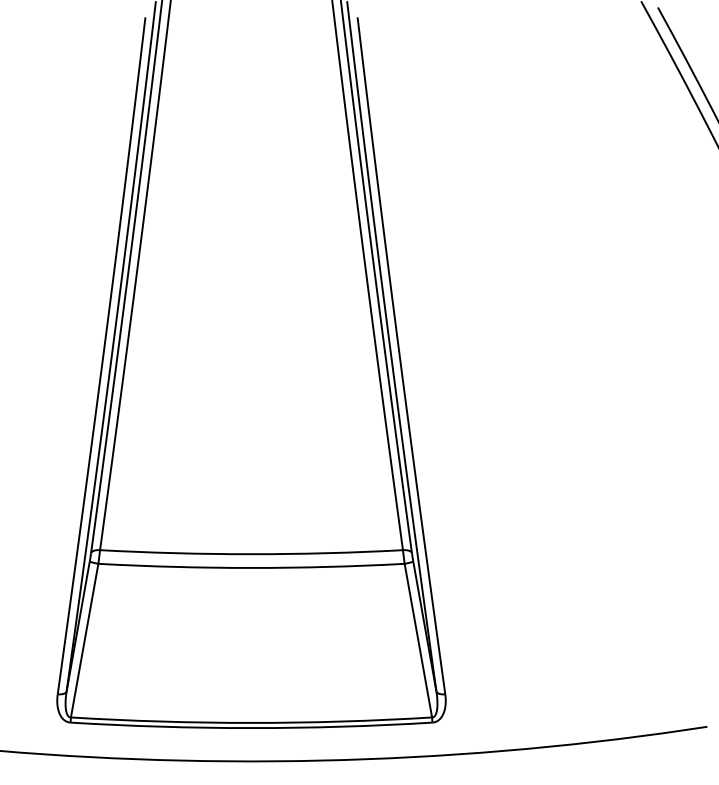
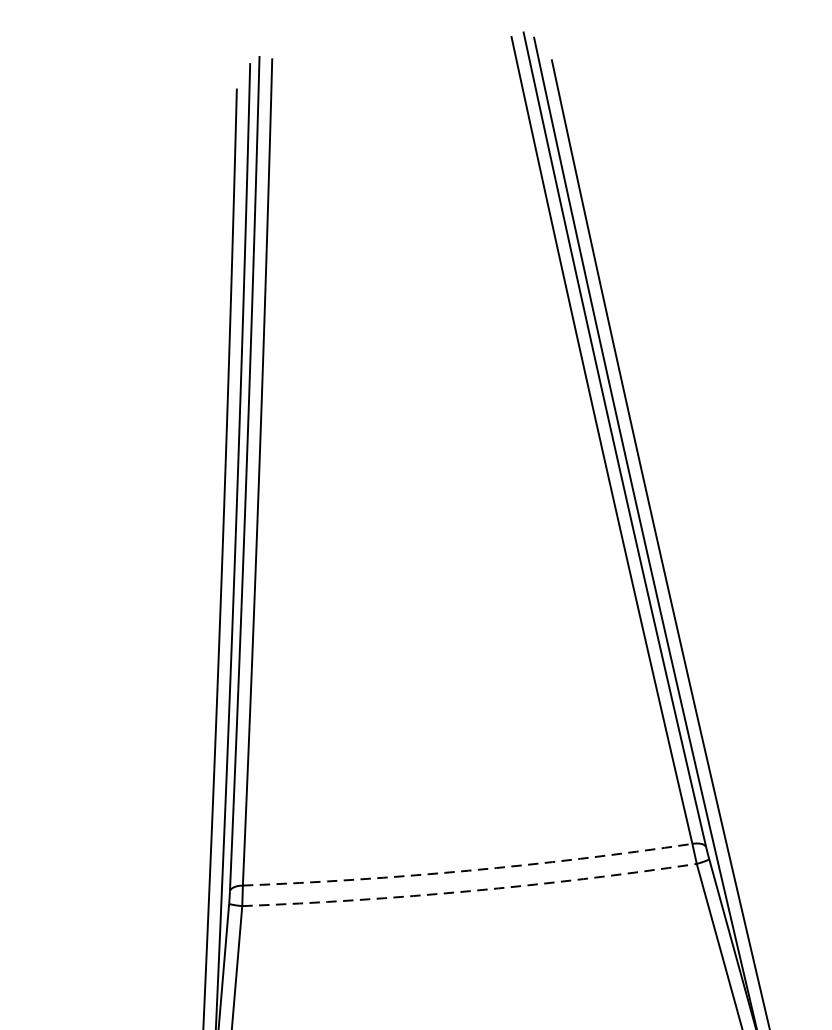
arc: (251, 554) -> (468, 871), solid -> dashed
arc: (251, 567) -> (469, 890), solid -> dashed

